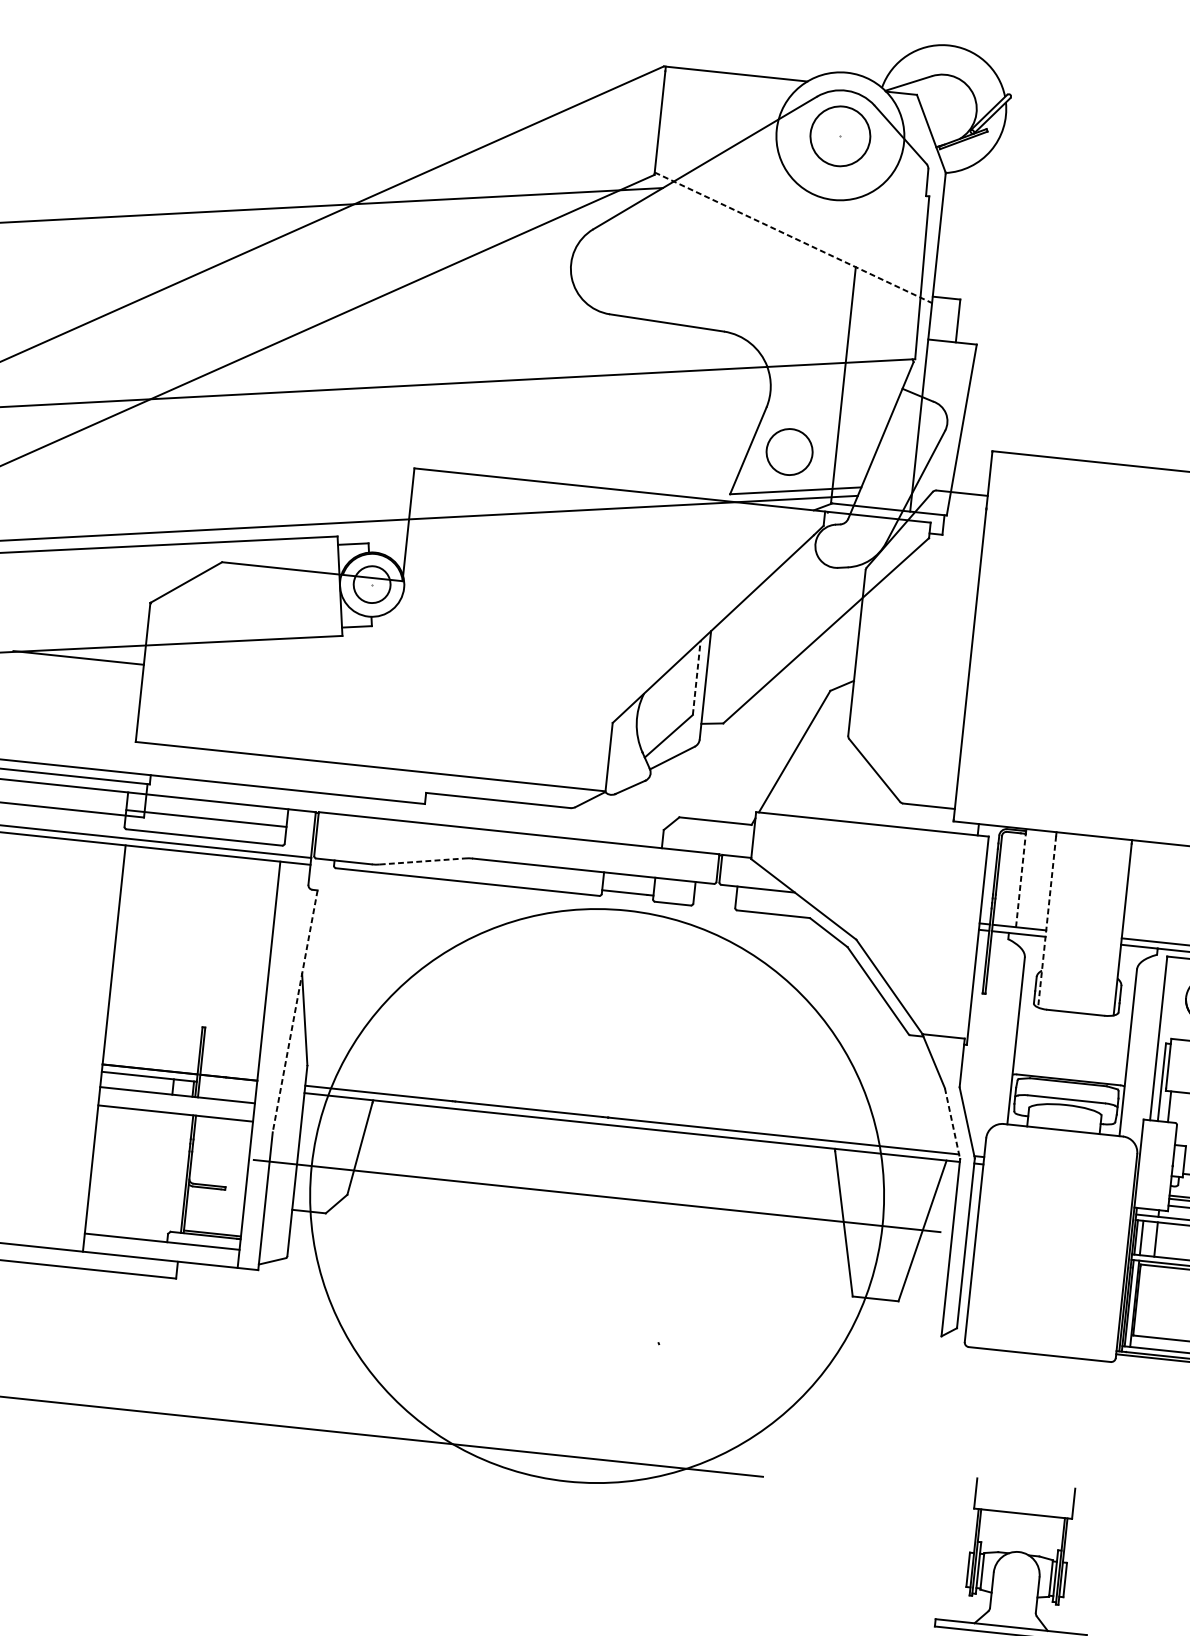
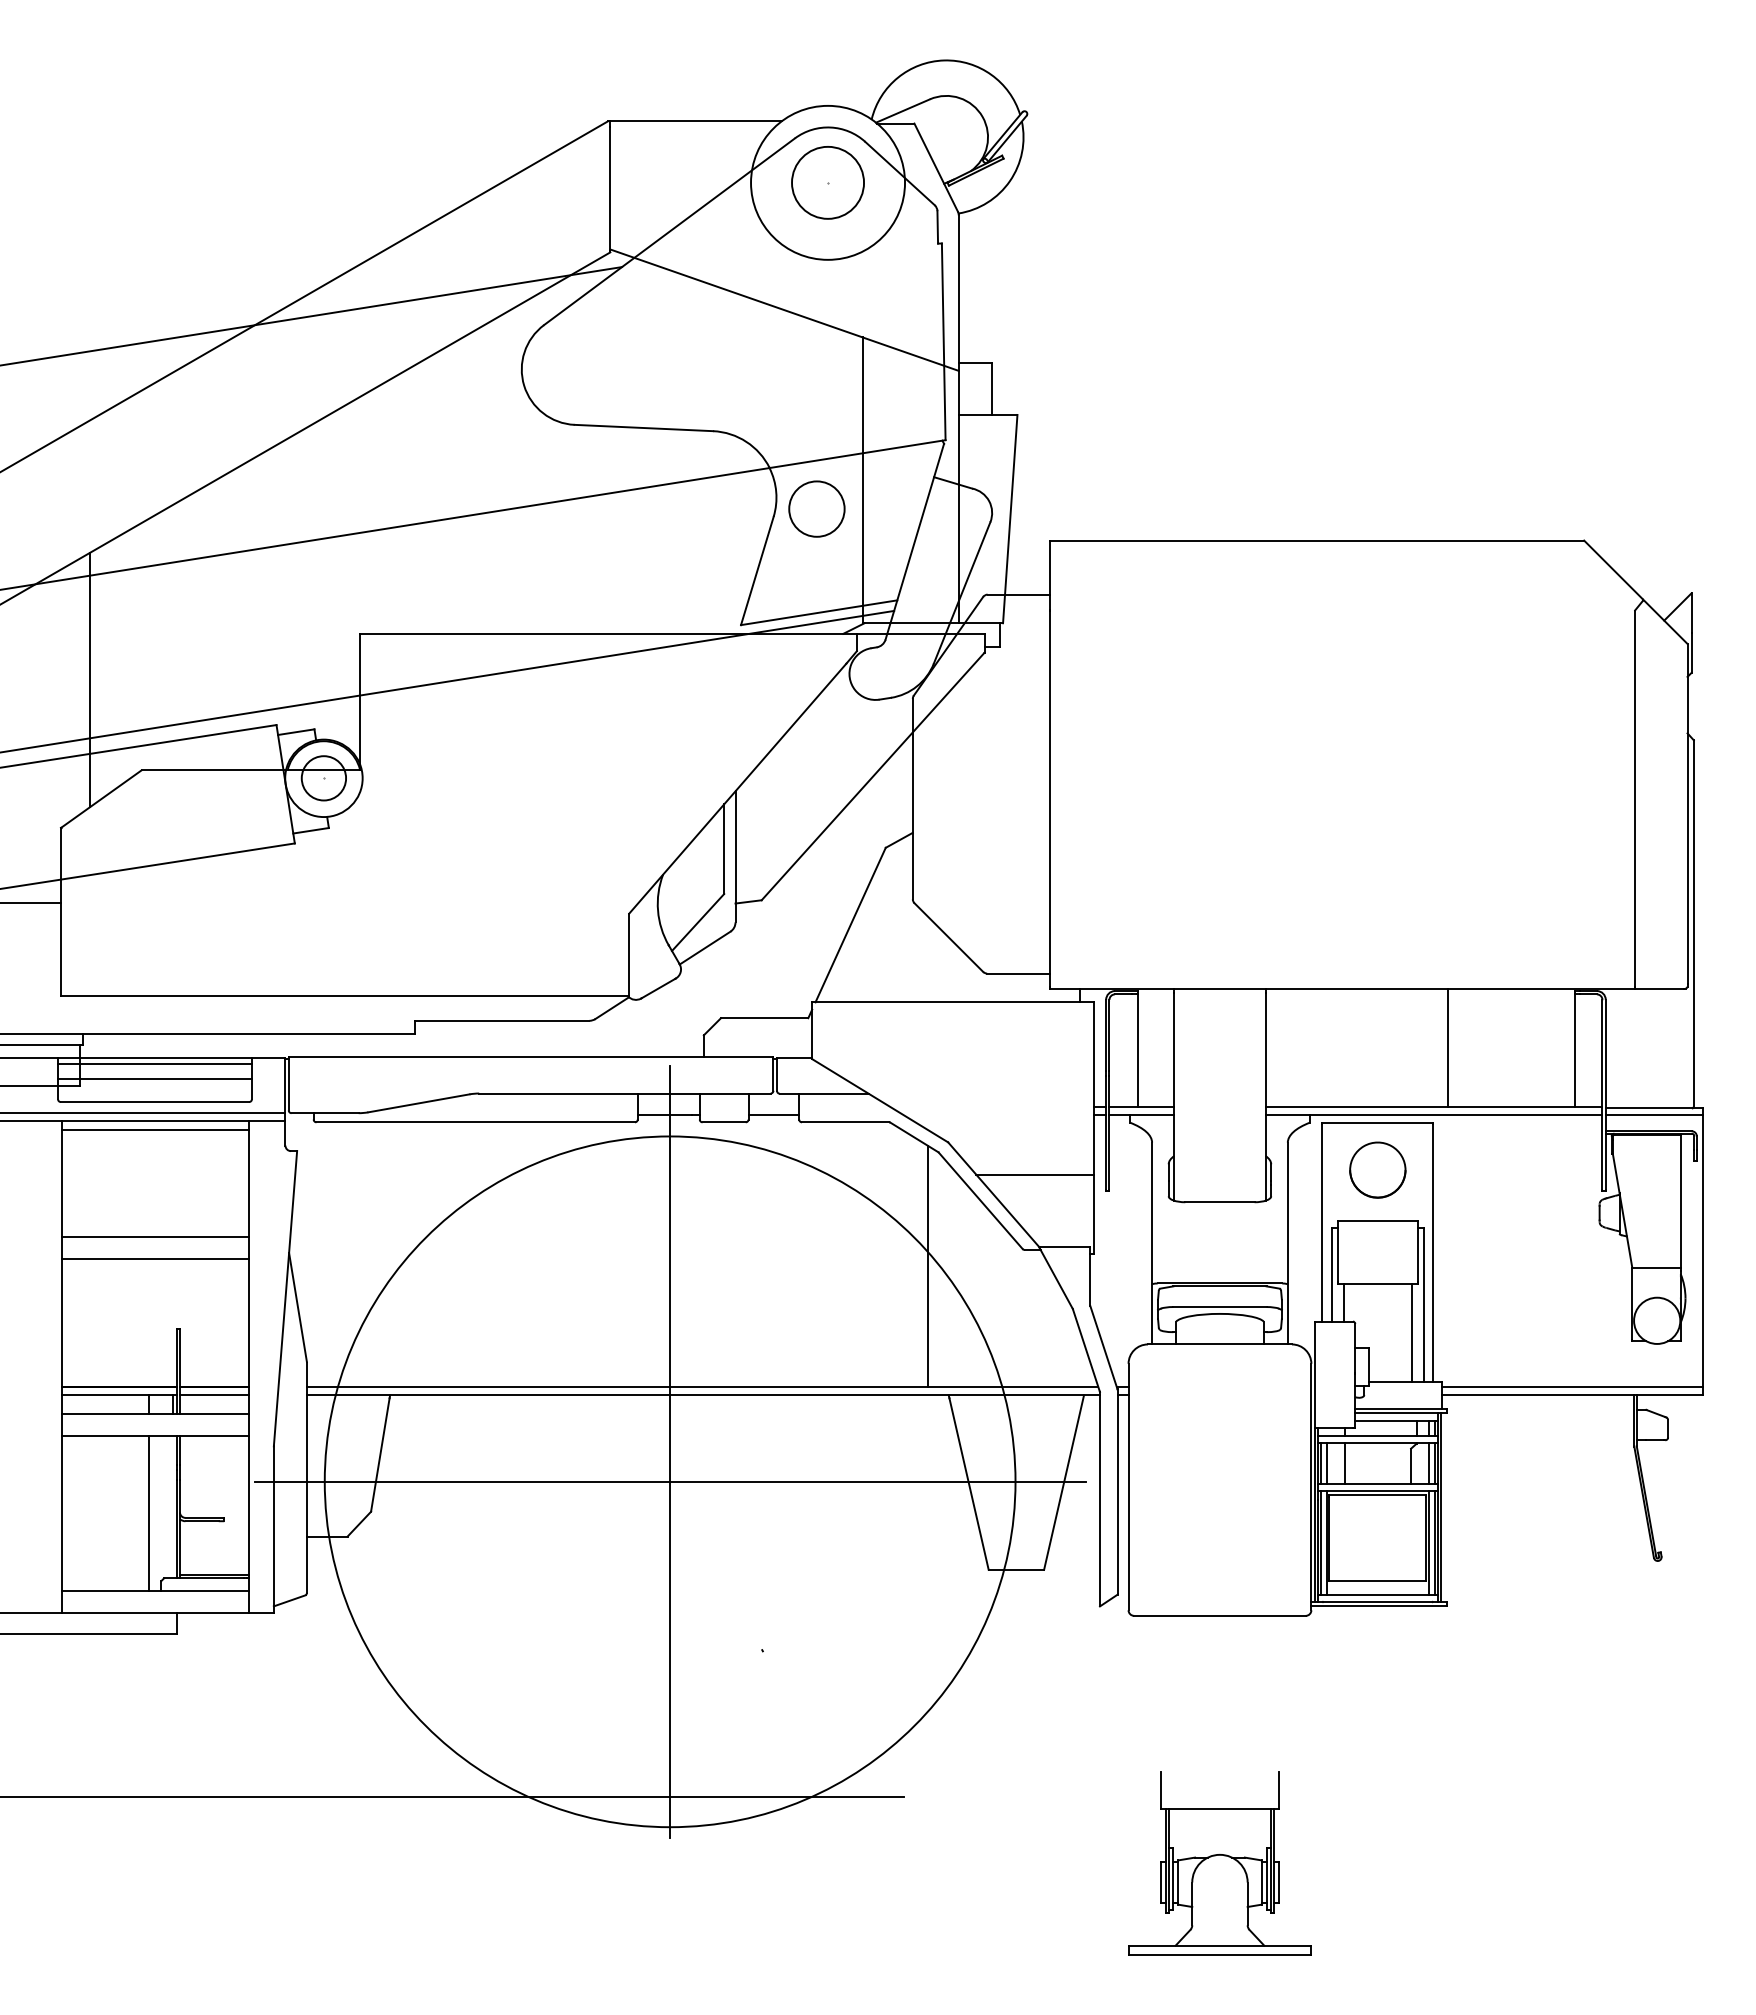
line: (794, 238) -> (785, 310), dashed -> solid
circle: (789, 451) -> (816, 508), moved
line: (186, 483) -> (89, 680), added
line: (696, 678) -> (724, 849), dashed -> solid
line: (207, 806) -> (154, 1064), added
line: (201, 860) -> (154, 1129), added
line: (422, 861) -> (419, 1103), dashed -> solid
line: (1020, 880) -> (1137, 1050), dashed -> solid
line: (714, 902) -> (773, 1115), added
line: (1047, 921) -> (1174, 1096), dashed -> solid
line: (192, 948) -> (154, 1236), added
line: (190, 966) -> (154, 1258), added
line: (924, 973) -> (1034, 1174), added
line: (295, 1011) -> (285, 1299), dashed -> solid
line: (828, 1039) -> (927, 1265), added
line: (227, 1085) -> (213, 1395), added
line: (952, 1123) -> (1086, 1350), dashed -> solid
line: (600, 1171) -> (670, 1451), added
line: (163, 1176) -> (148, 1513), added

